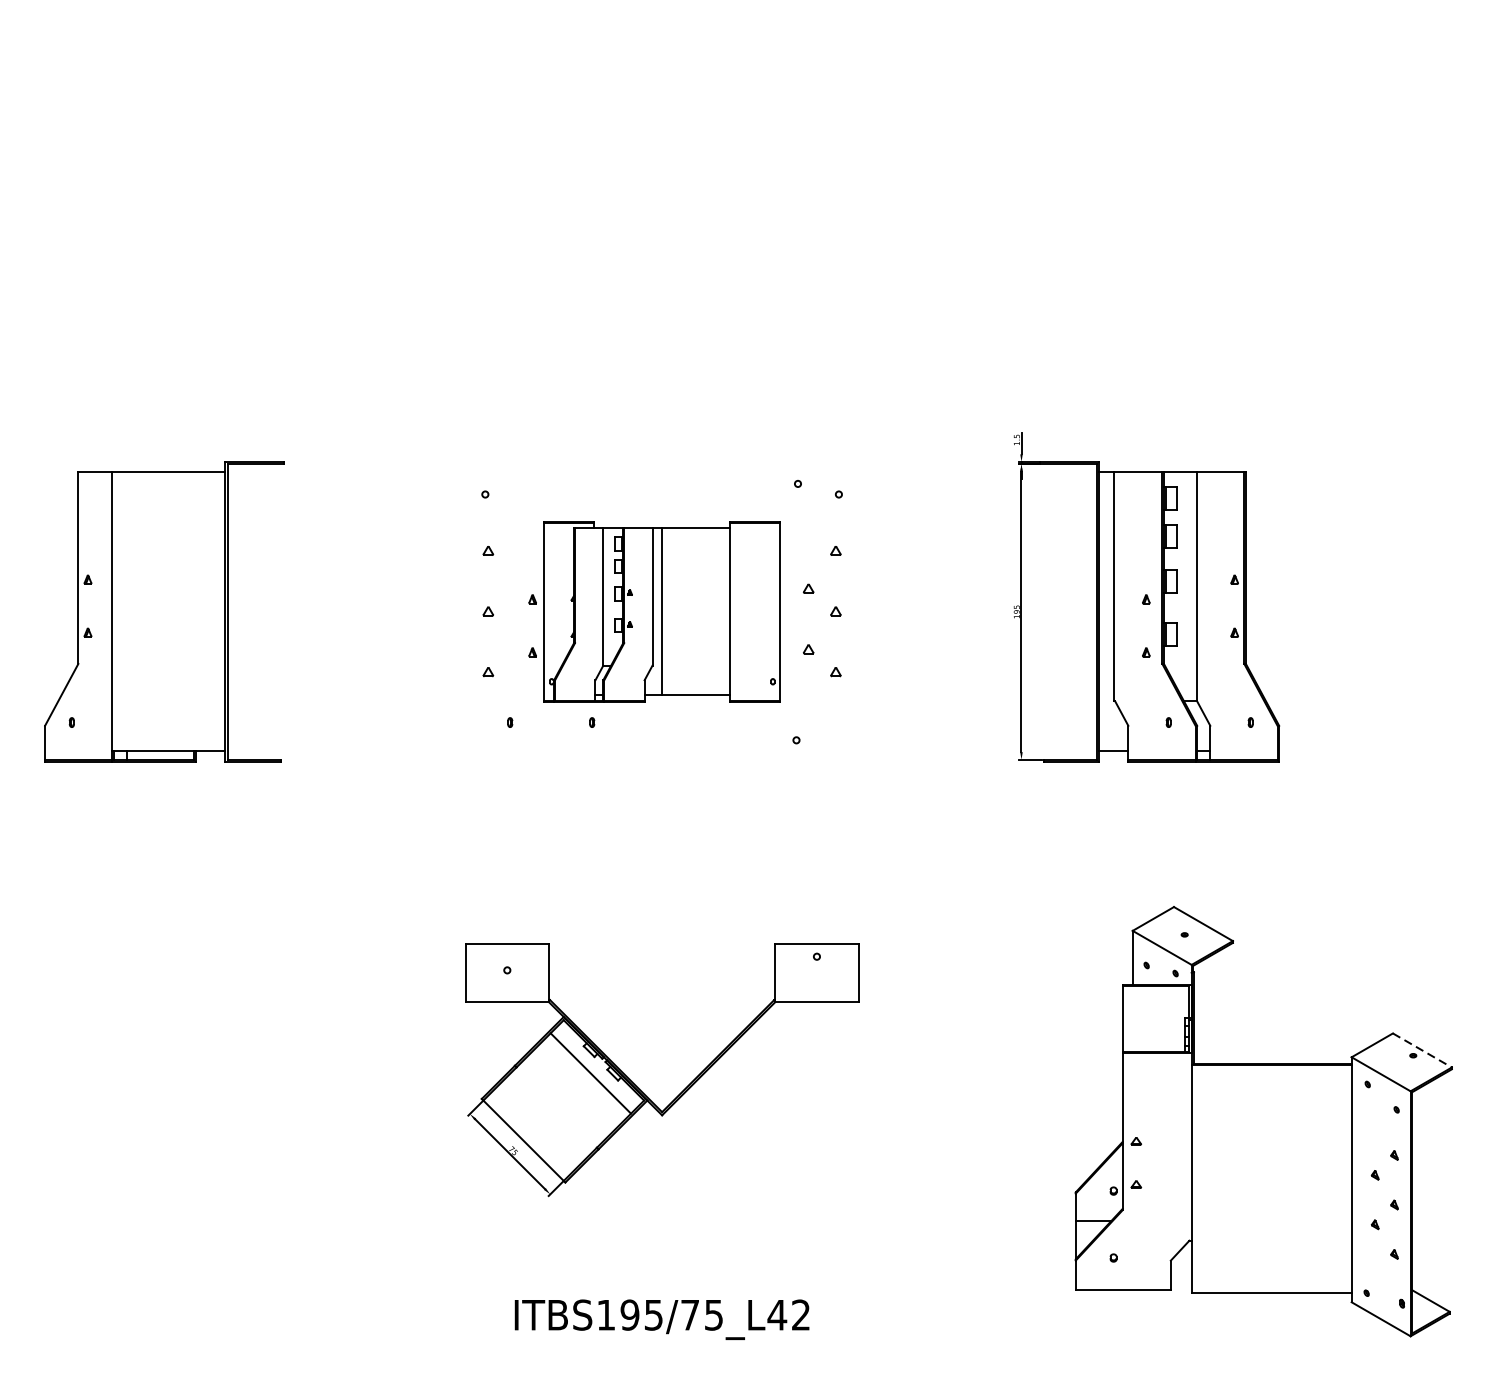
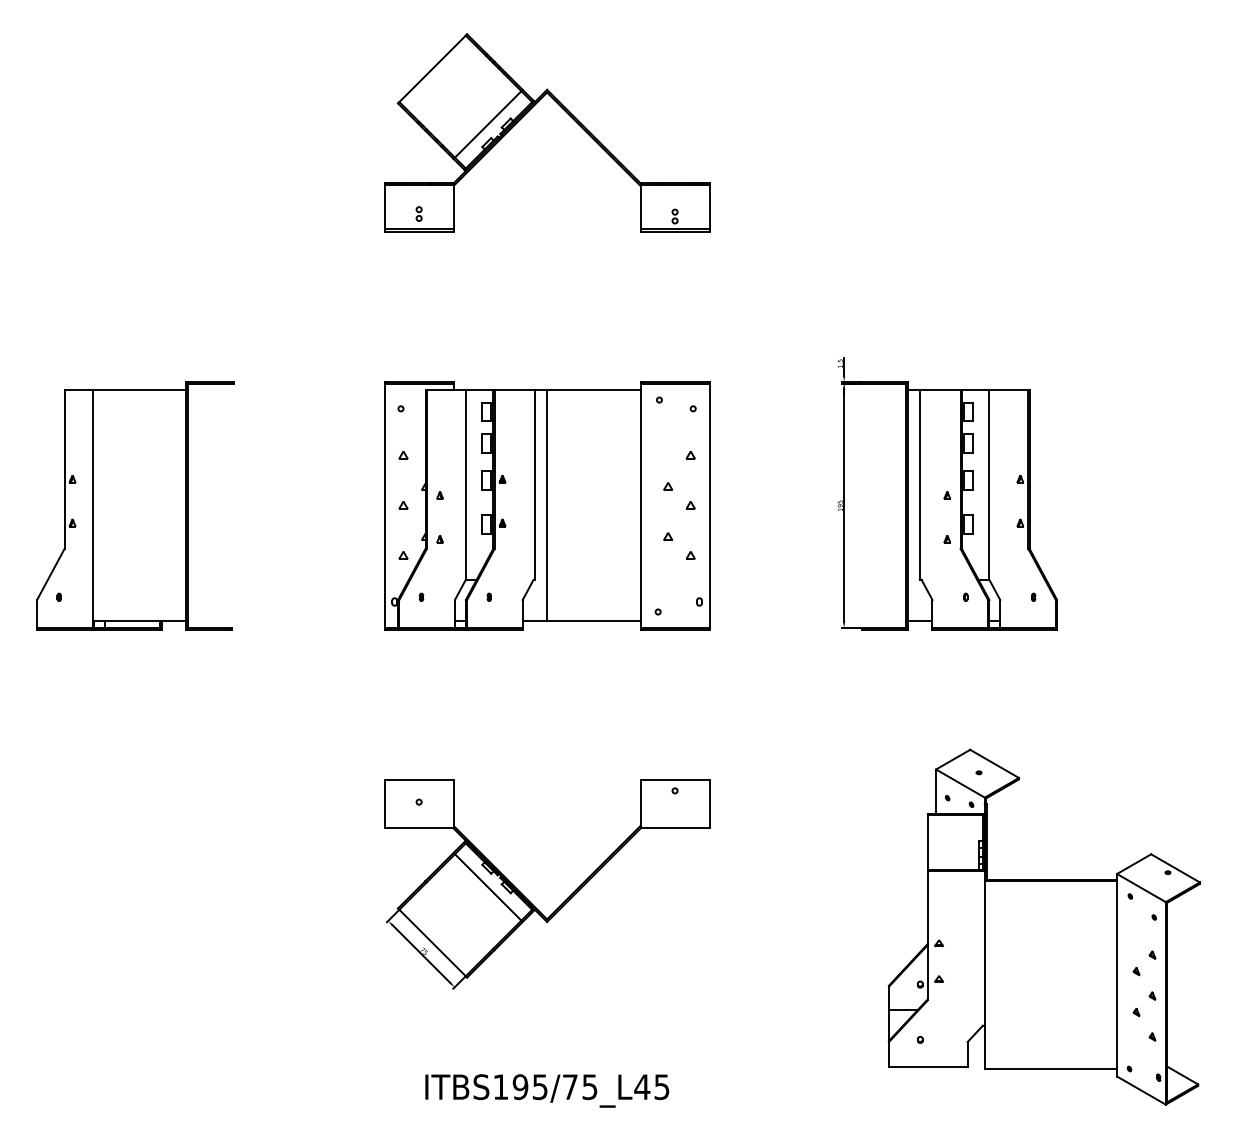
part: (685, 137) -> (566, 113), added
part: (662, 611) -> (547, 505), size x1.67
line: (1422, 1050) -> (1175, 868), dashed -> solid
text: (800, 1315) -> (661, 1087), ITBS195/75_L42 -> ITBS195/75_L45

